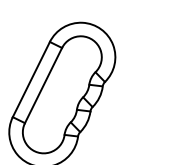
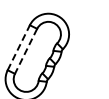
line: (32, 79) -> (19, 47), solid -> dashed
line: (42, 85) -> (25, 51), solid -> dashed

